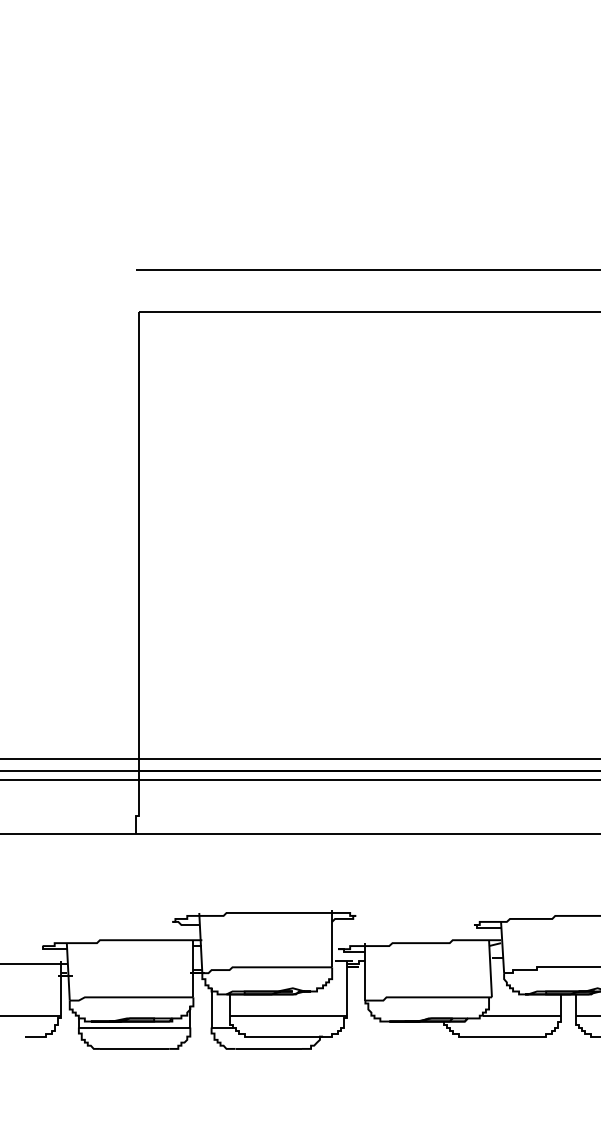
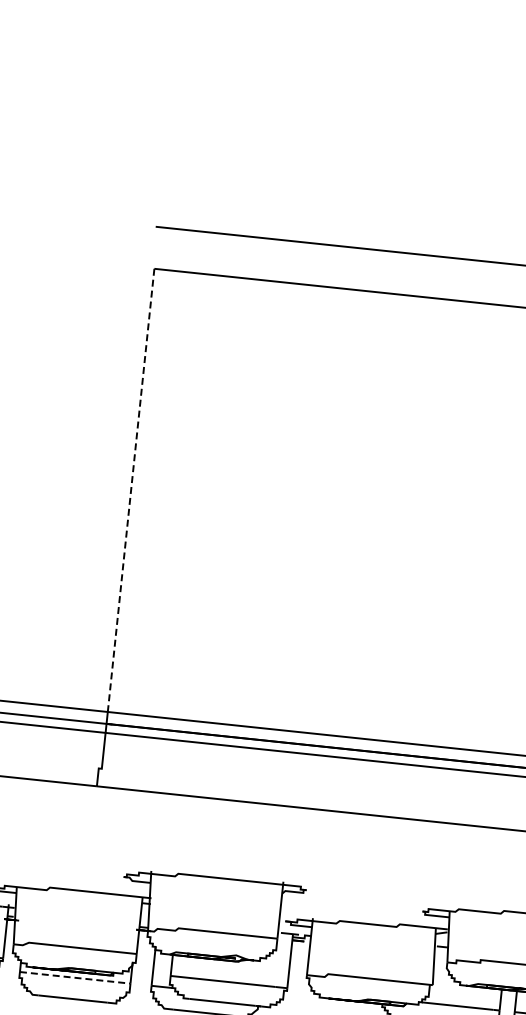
line: (139, 536) -> (131, 491), solid -> dashed
line: (134, 1027) -> (75, 977), solid -> dashed

